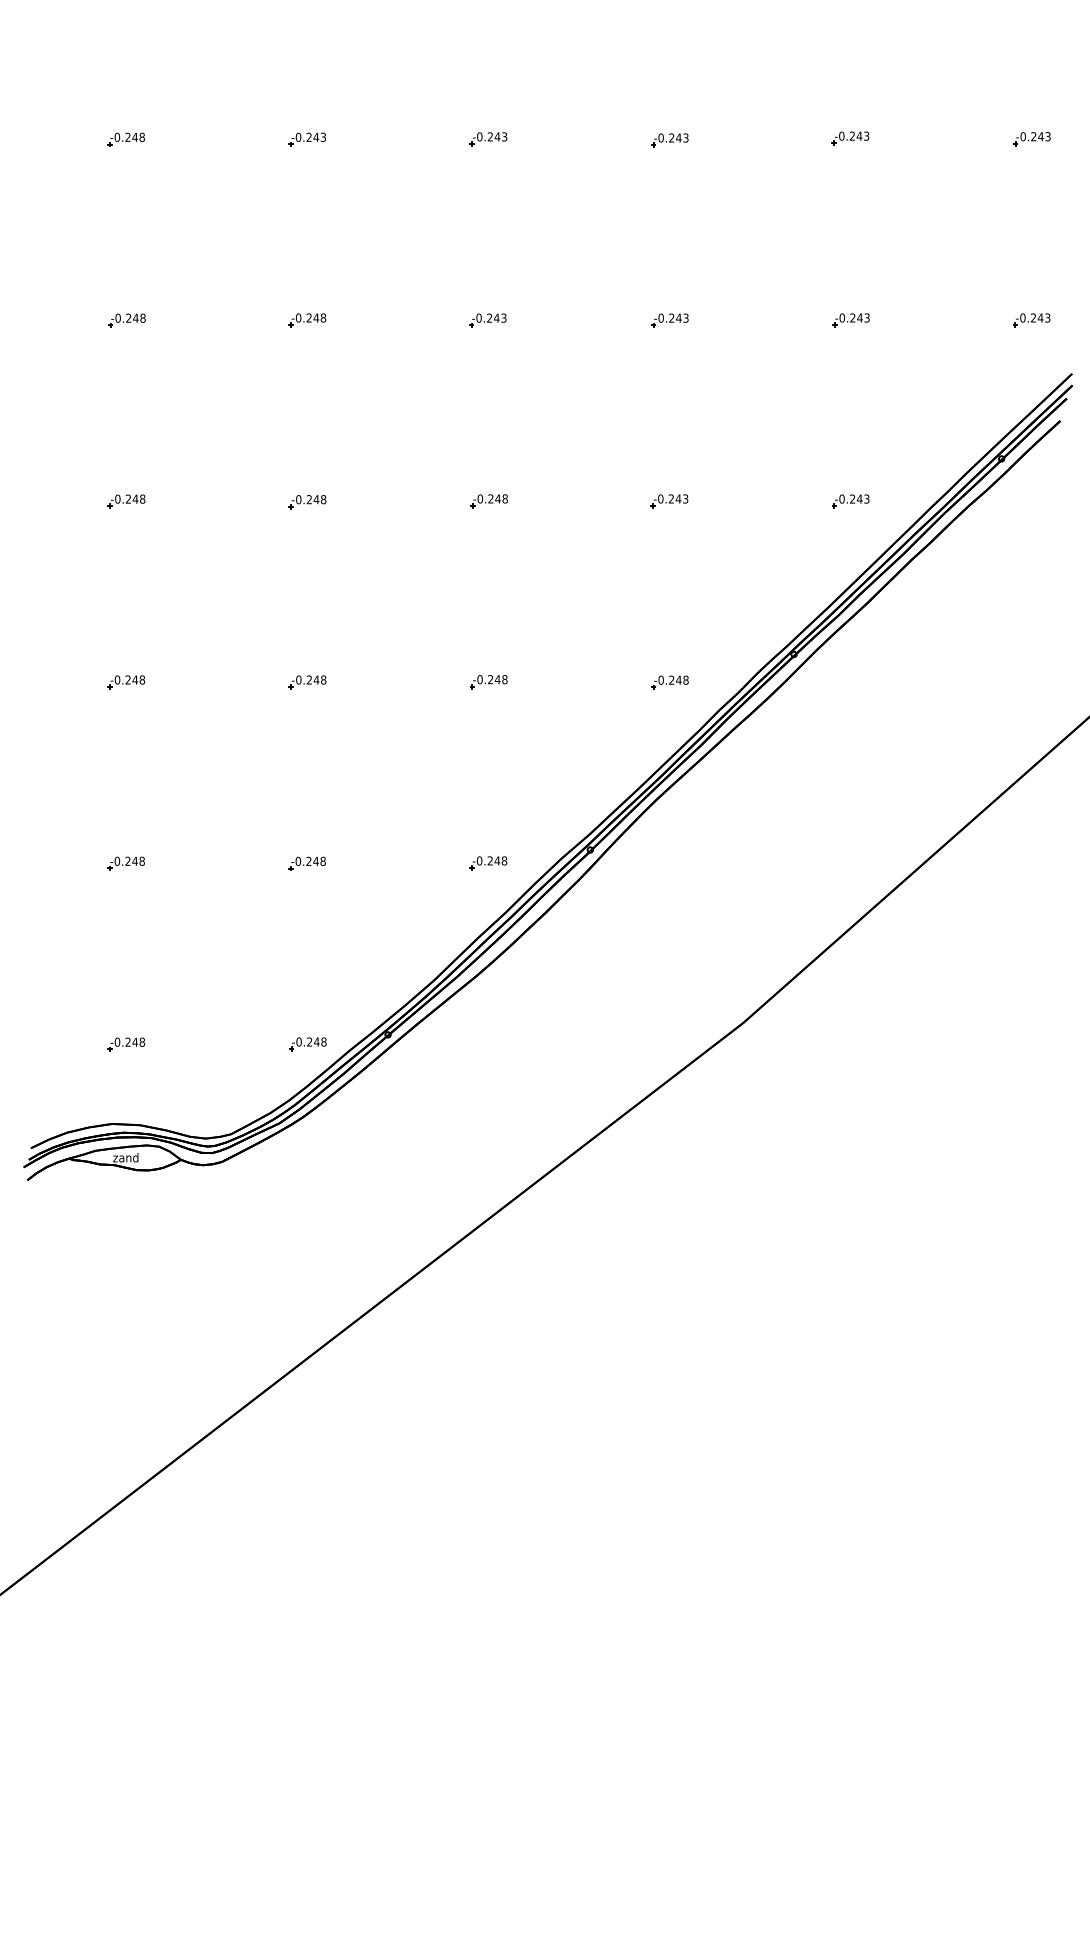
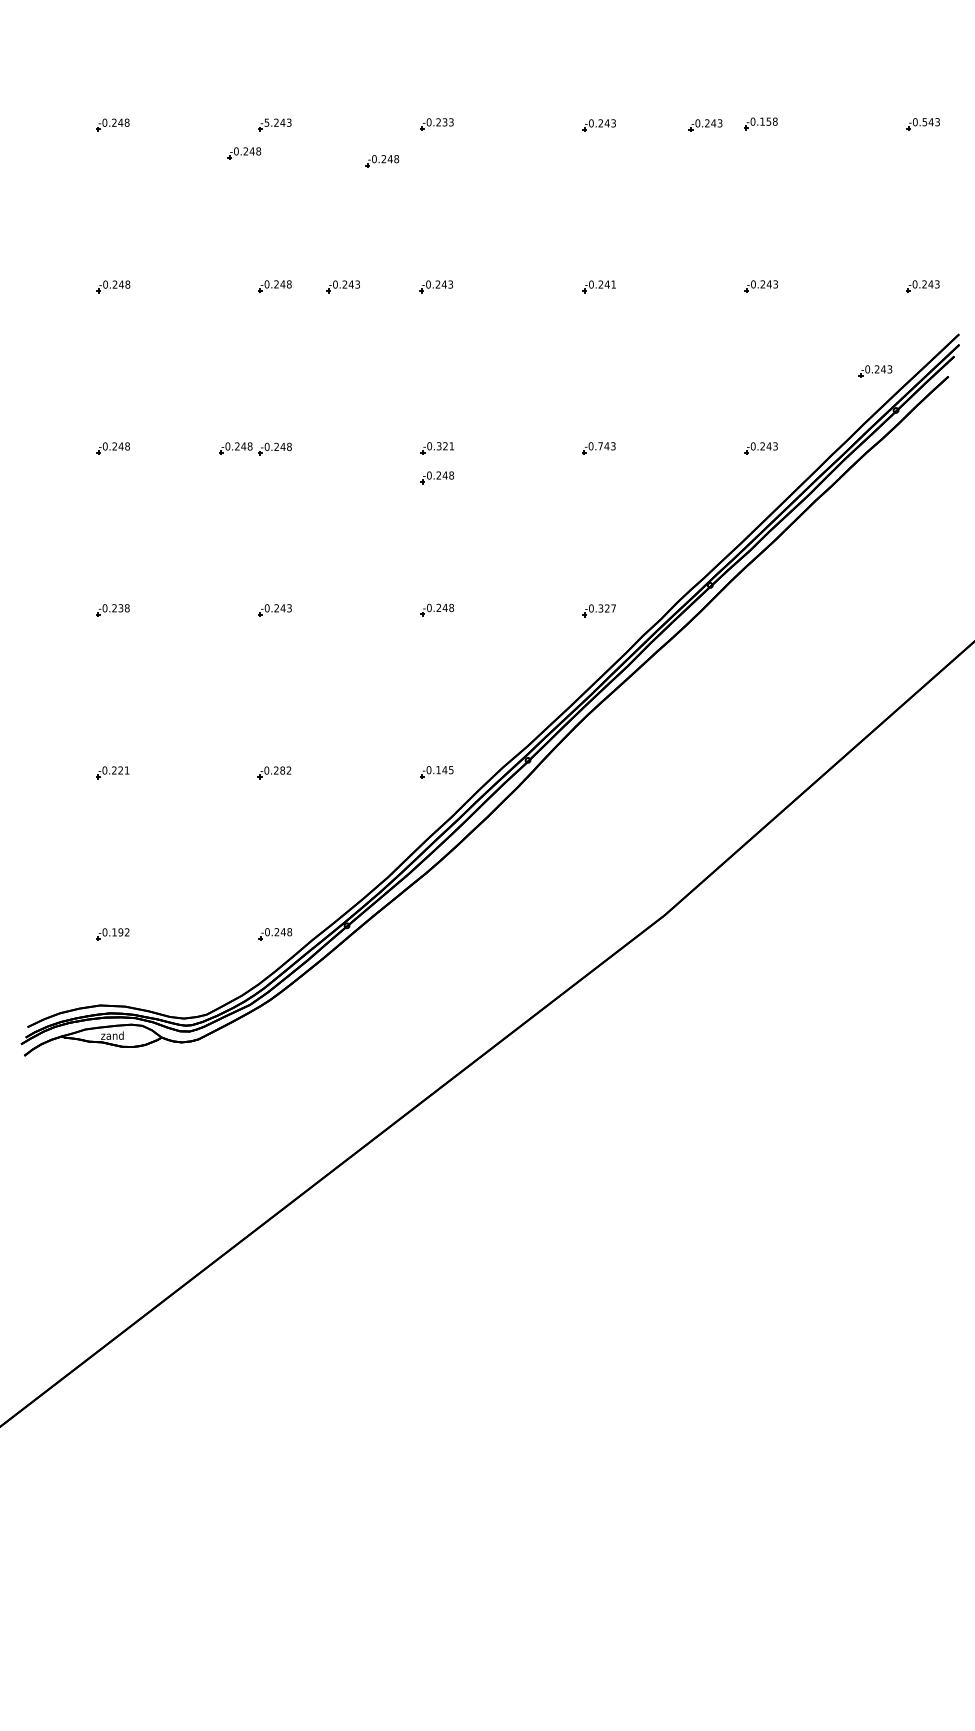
text: (859, 135) -> (768, 121), -0.243 -> -0.158
text: (298, 136) -> (266, 122), -0.243 -> -5.243
text: (497, 136) -> (445, 122), -0.243 -> -0.233
text: (1033, 136) -> (924, 122), -0.243 -> -0.543
part: (788, 140) -> (705, 125), added
part: (272, 171) -> (243, 153), added
part: (427, 180) -> (382, 161), added
text: (685, 317) -> (613, 283), -0.243 -> -0.241
part: (383, 320) -> (343, 286), added
part: (978, 415) -> (875, 371), added
text: (497, 498) -> (445, 445), -0.248 -> -0.321
text: (670, 498) -> (599, 445), -0.243 -> -0.743
part: (263, 501) -> (235, 448), added
part: (488, 534) -> (436, 478), added
text: (135, 679) -> (121, 607), -0.248 -> -0.238
text: (323, 679) -> (289, 607), -0.248 -> -0.243
text: (678, 679) -> (606, 607), -0.248 -> -0.327
text: (138, 860) -> (123, 769), -0.248 -> -0.221
text: (319, 860) -> (285, 769), -0.248 -> -0.282
text: (497, 860) -> (445, 769), -0.248 -> -0.145
text: (135, 1041) -> (121, 931), -0.248 -> -0.192

